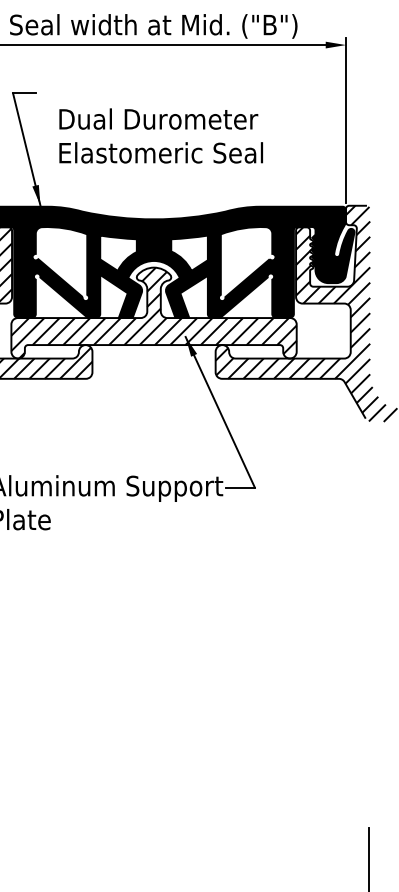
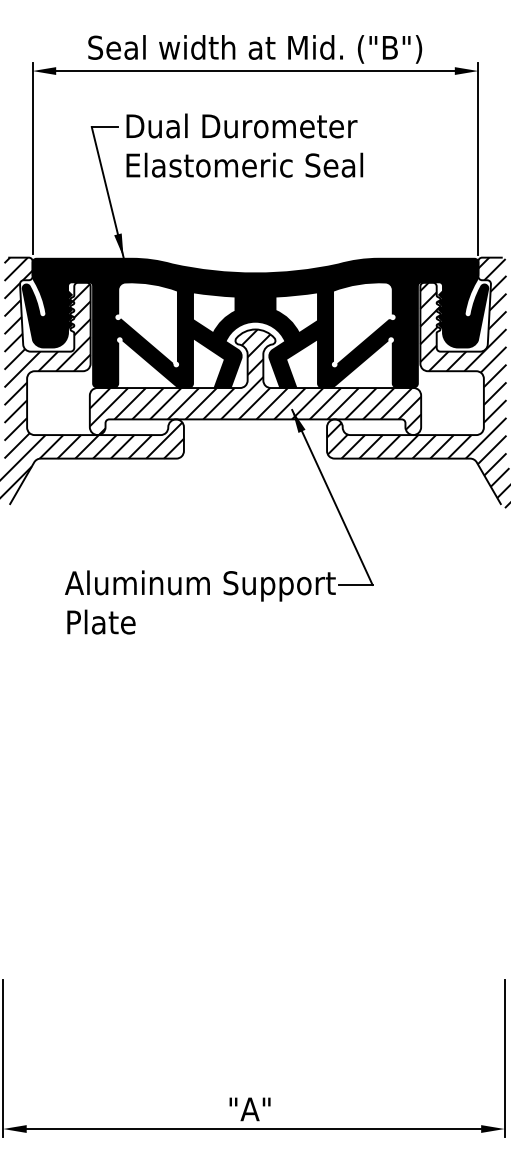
text: (160, 135) -> (244, 145), moved

